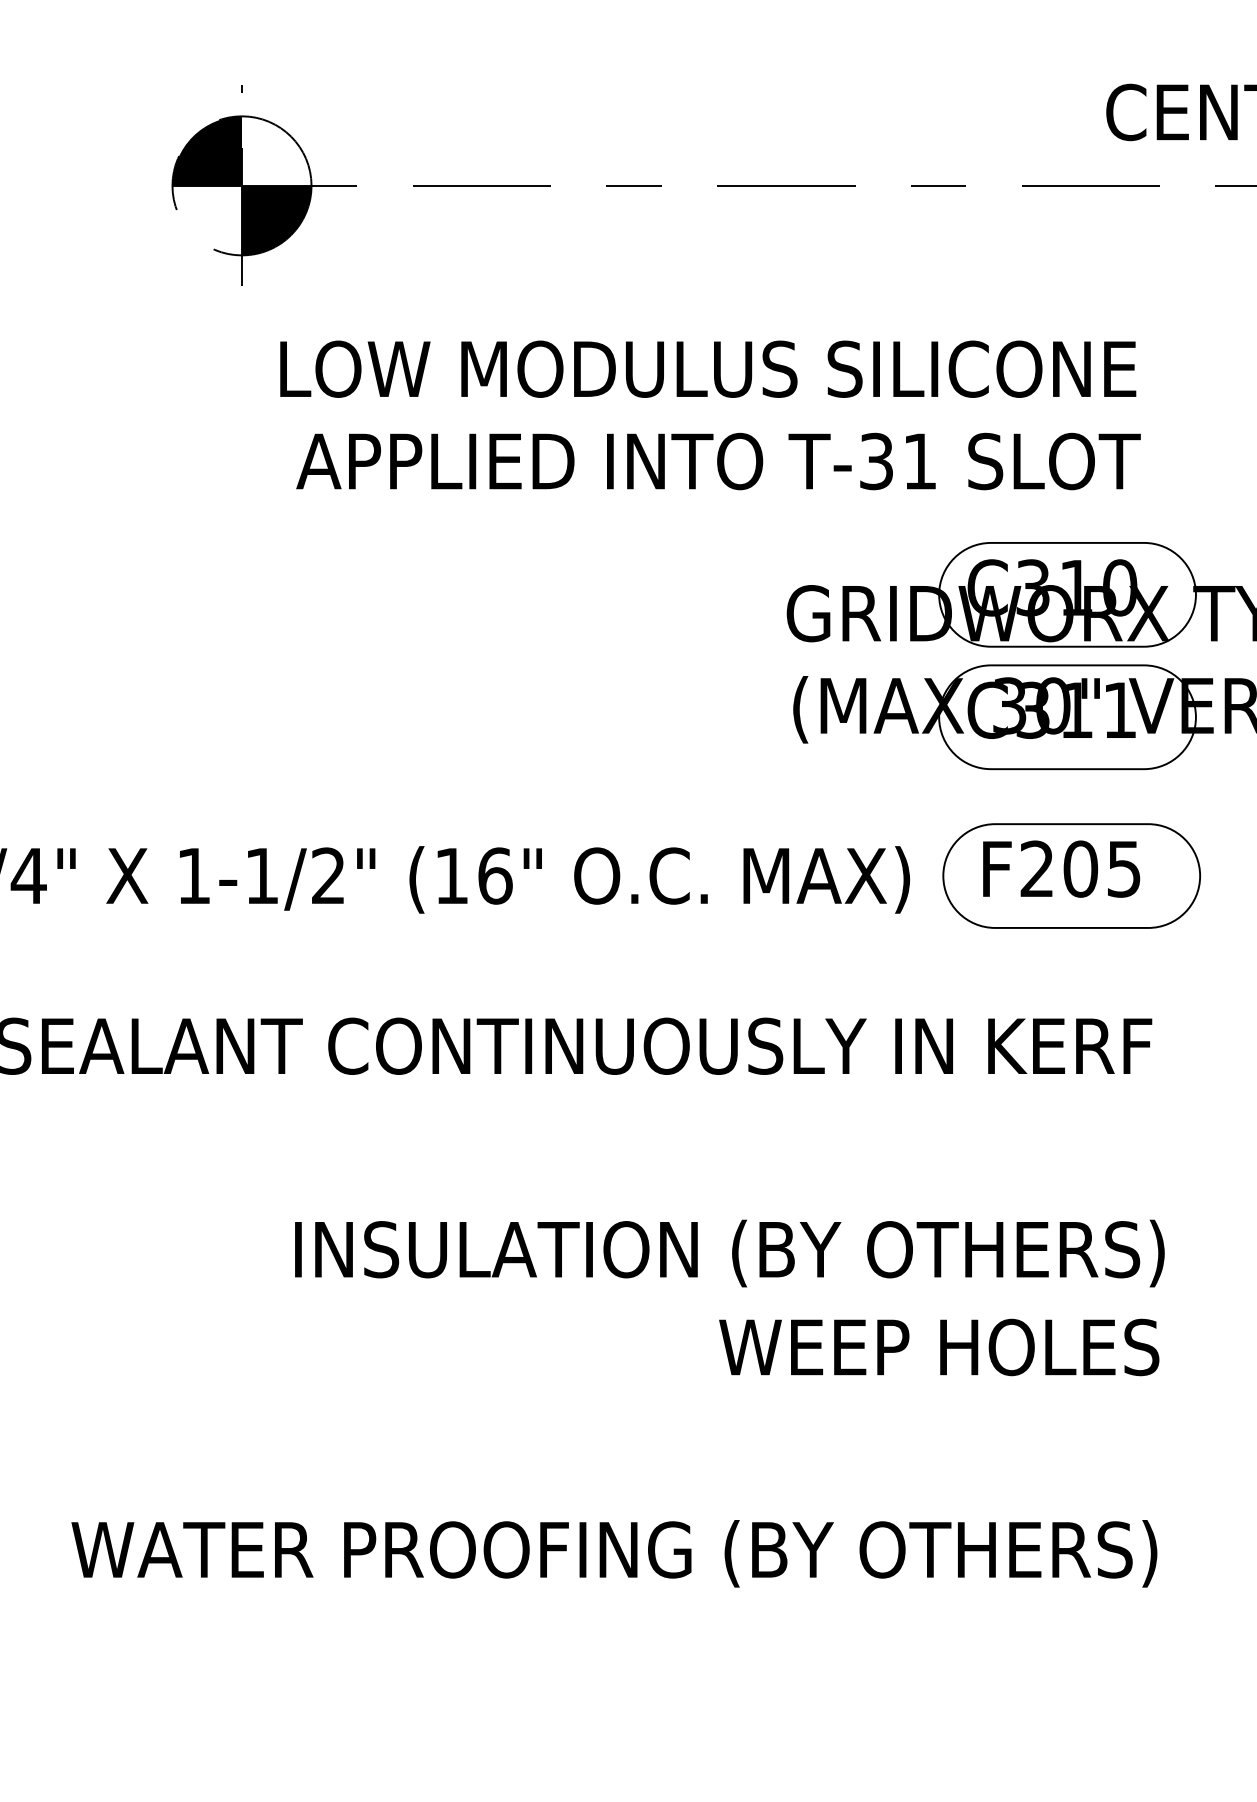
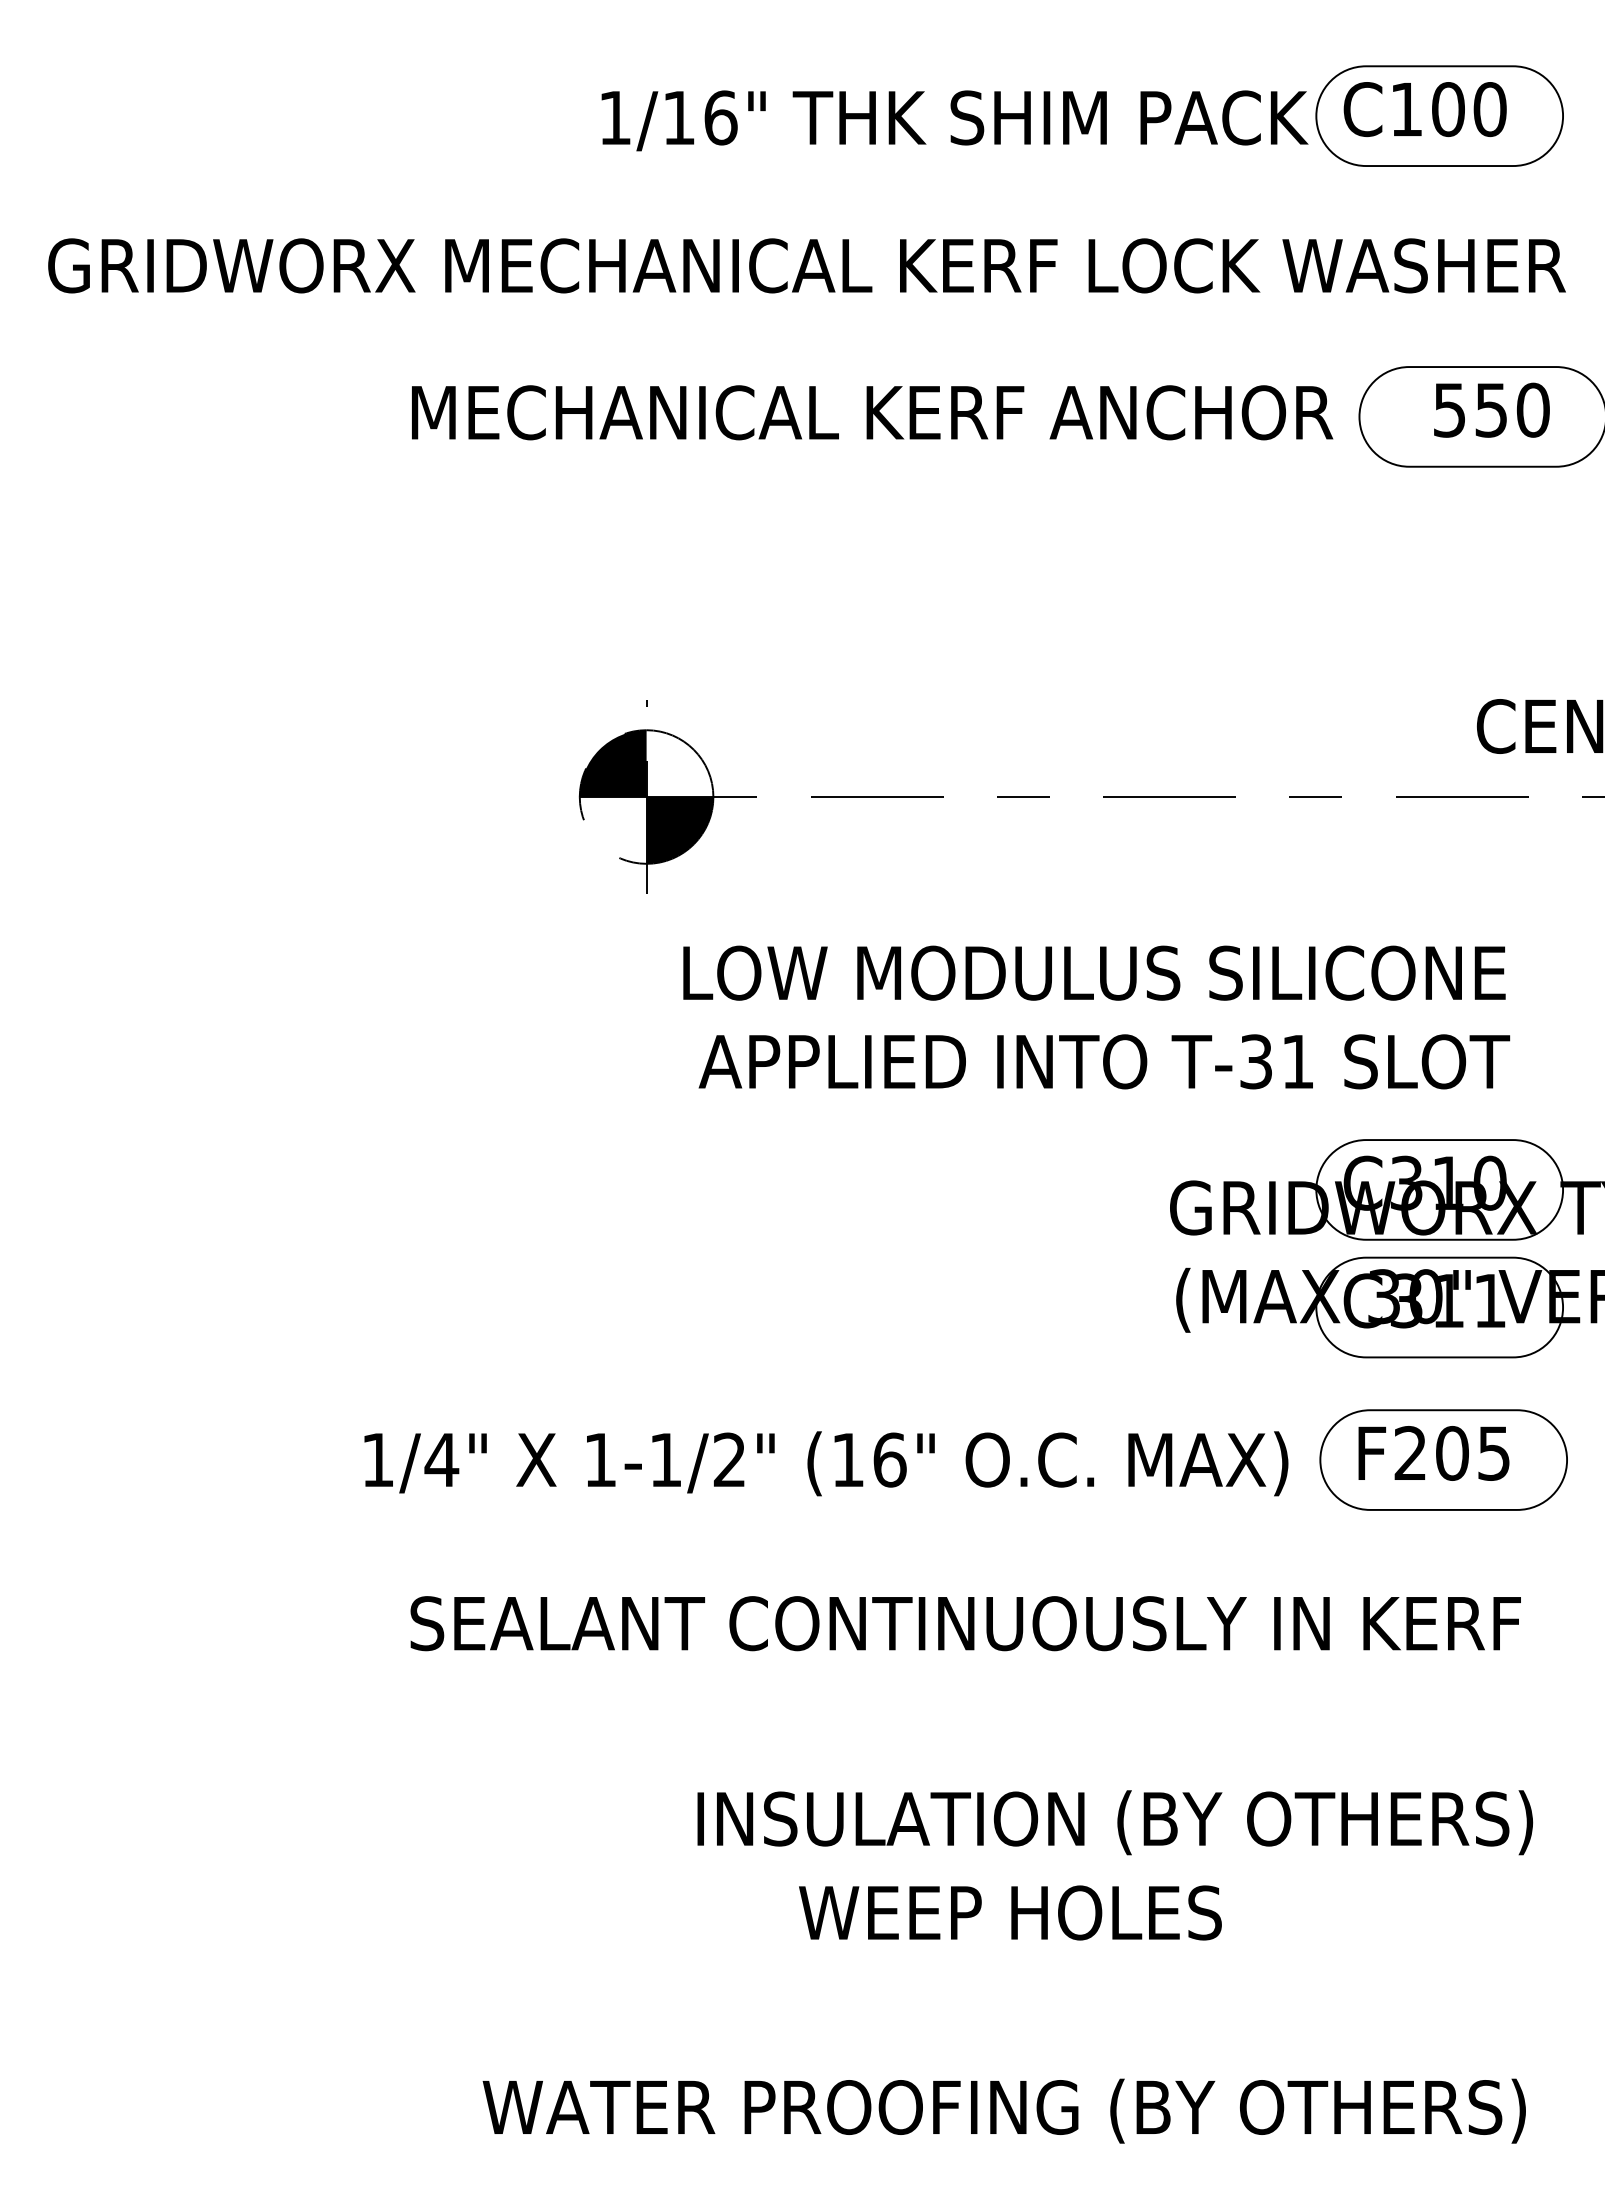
text: (939, 1346) -> (1010, 1912), moved

